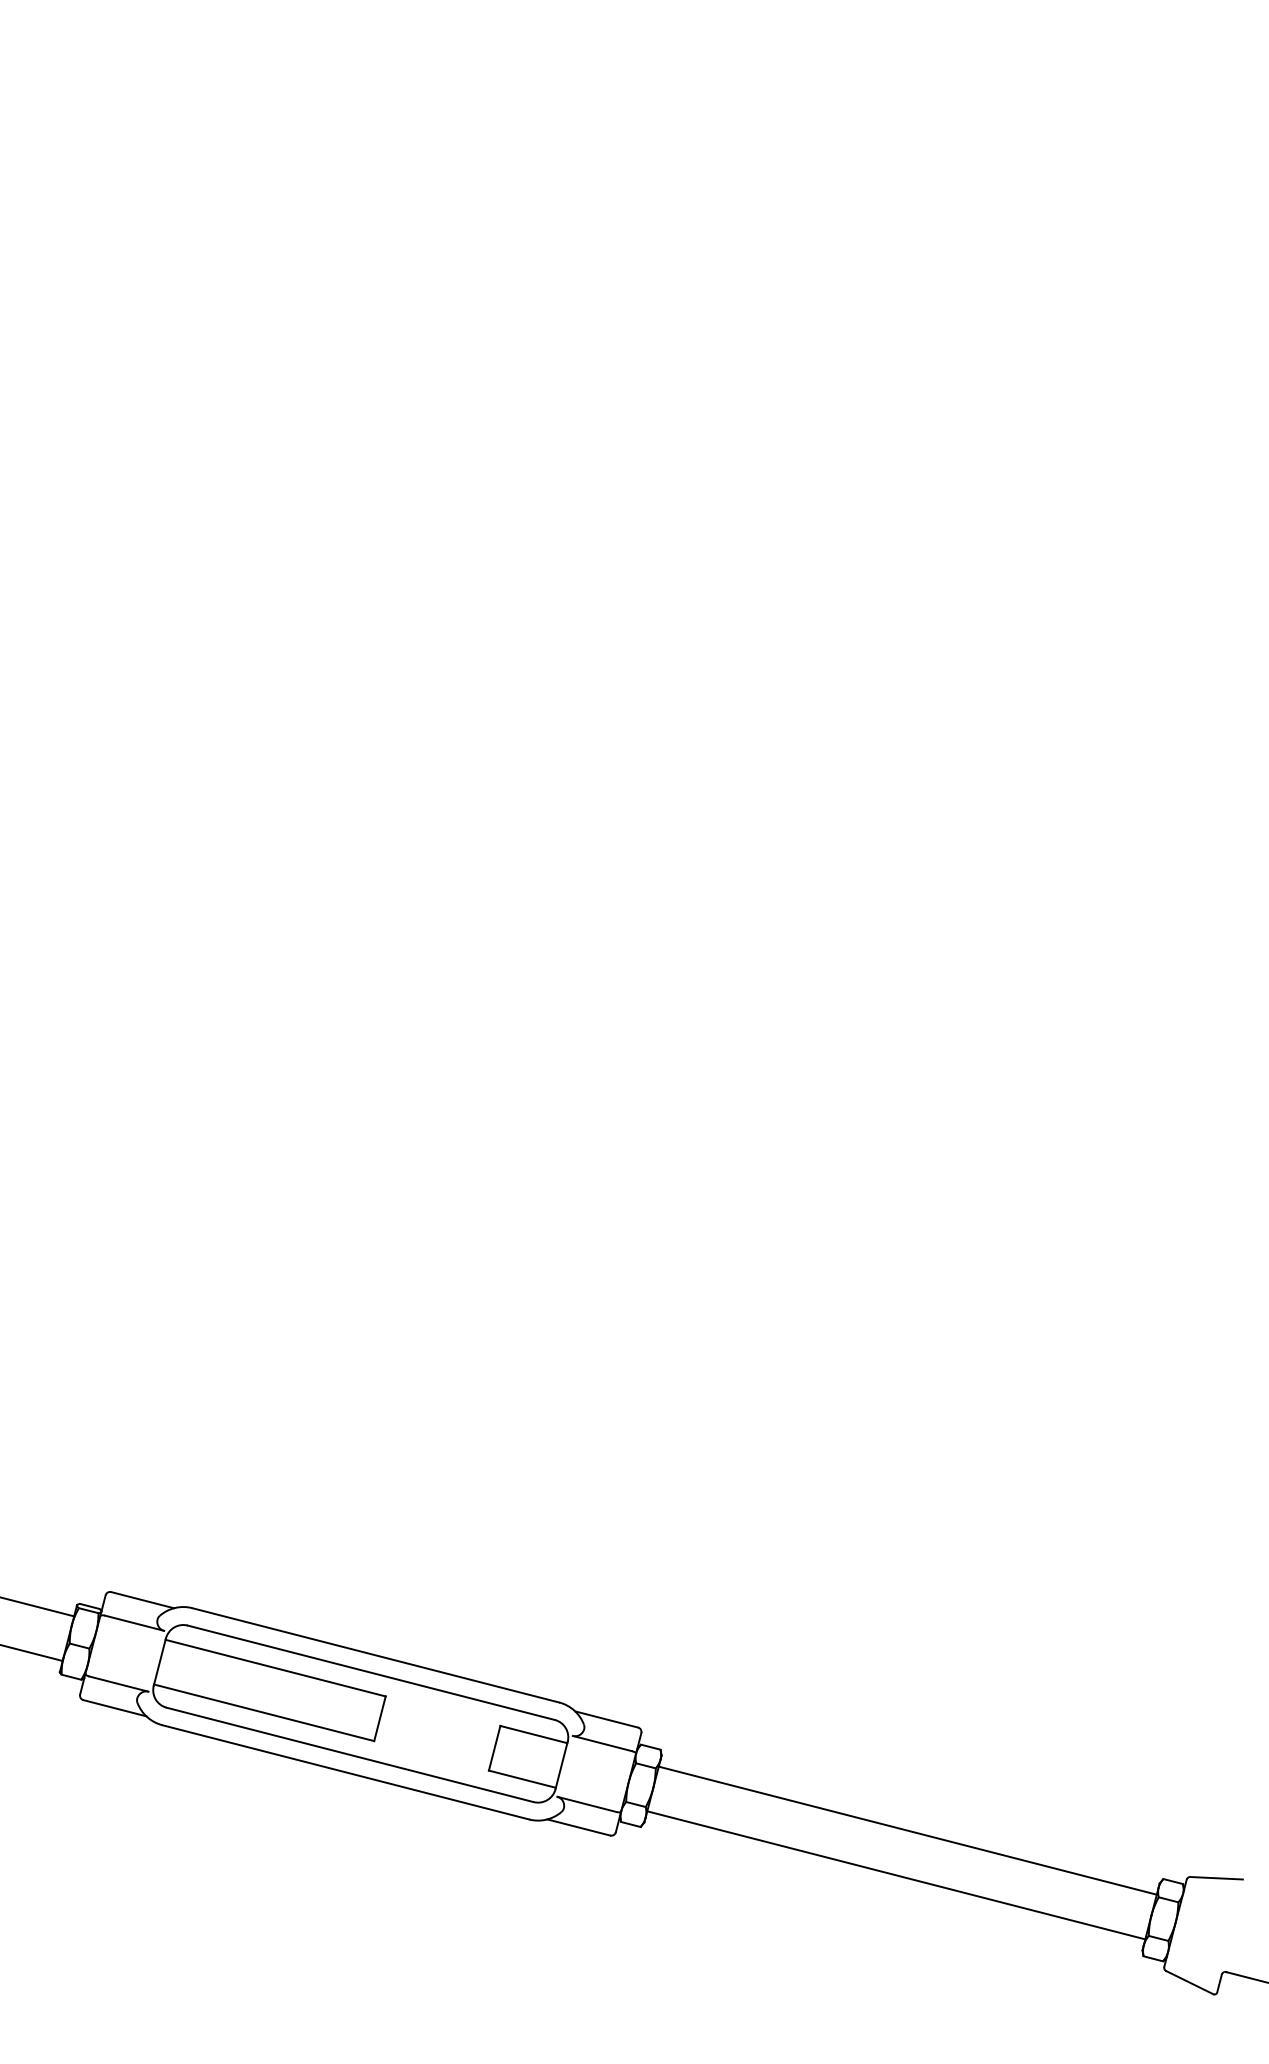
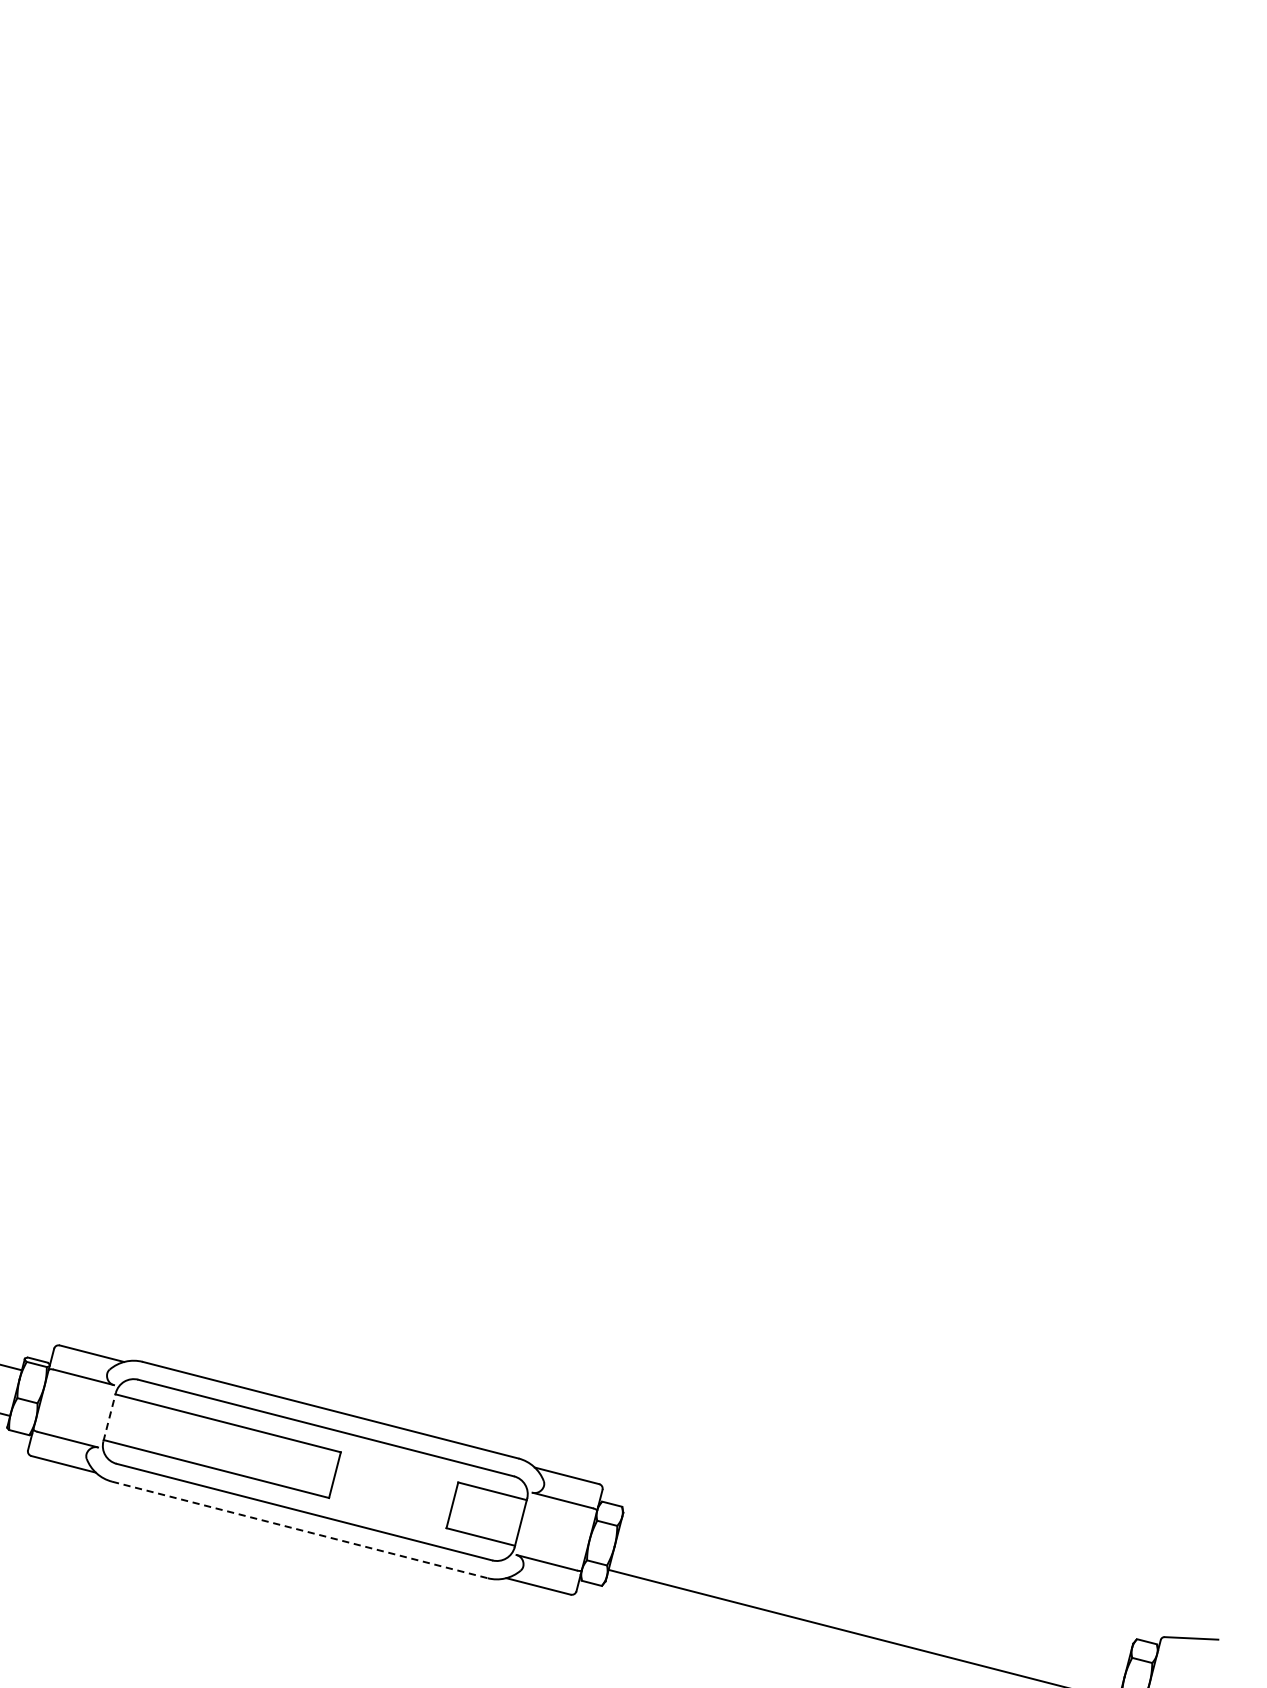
line: (159, 1661) -> (109, 1416), solid -> dashed
line: (346, 1772) -> (300, 1530), solid -> dashed
line: (907, 1830) -> (875, 1589), removed

